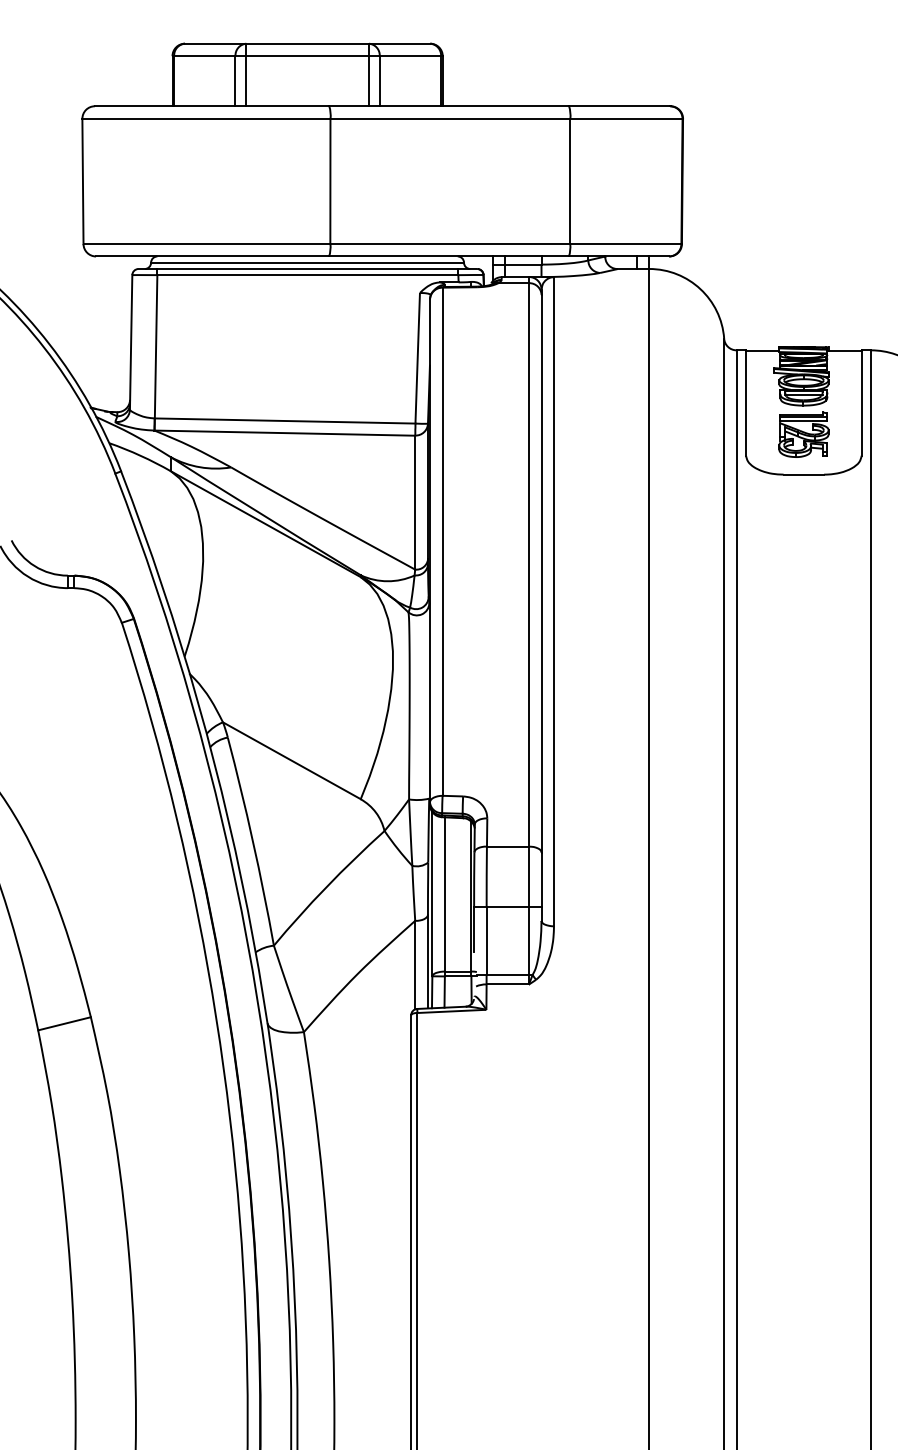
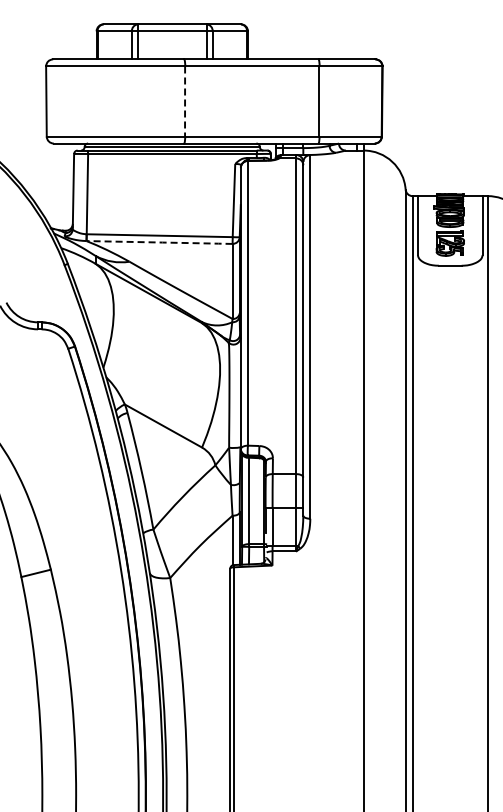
line: (331, 183) -> (185, 102), solid -> dashed
line: (288, 433) -> (161, 242), solid -> dashed

